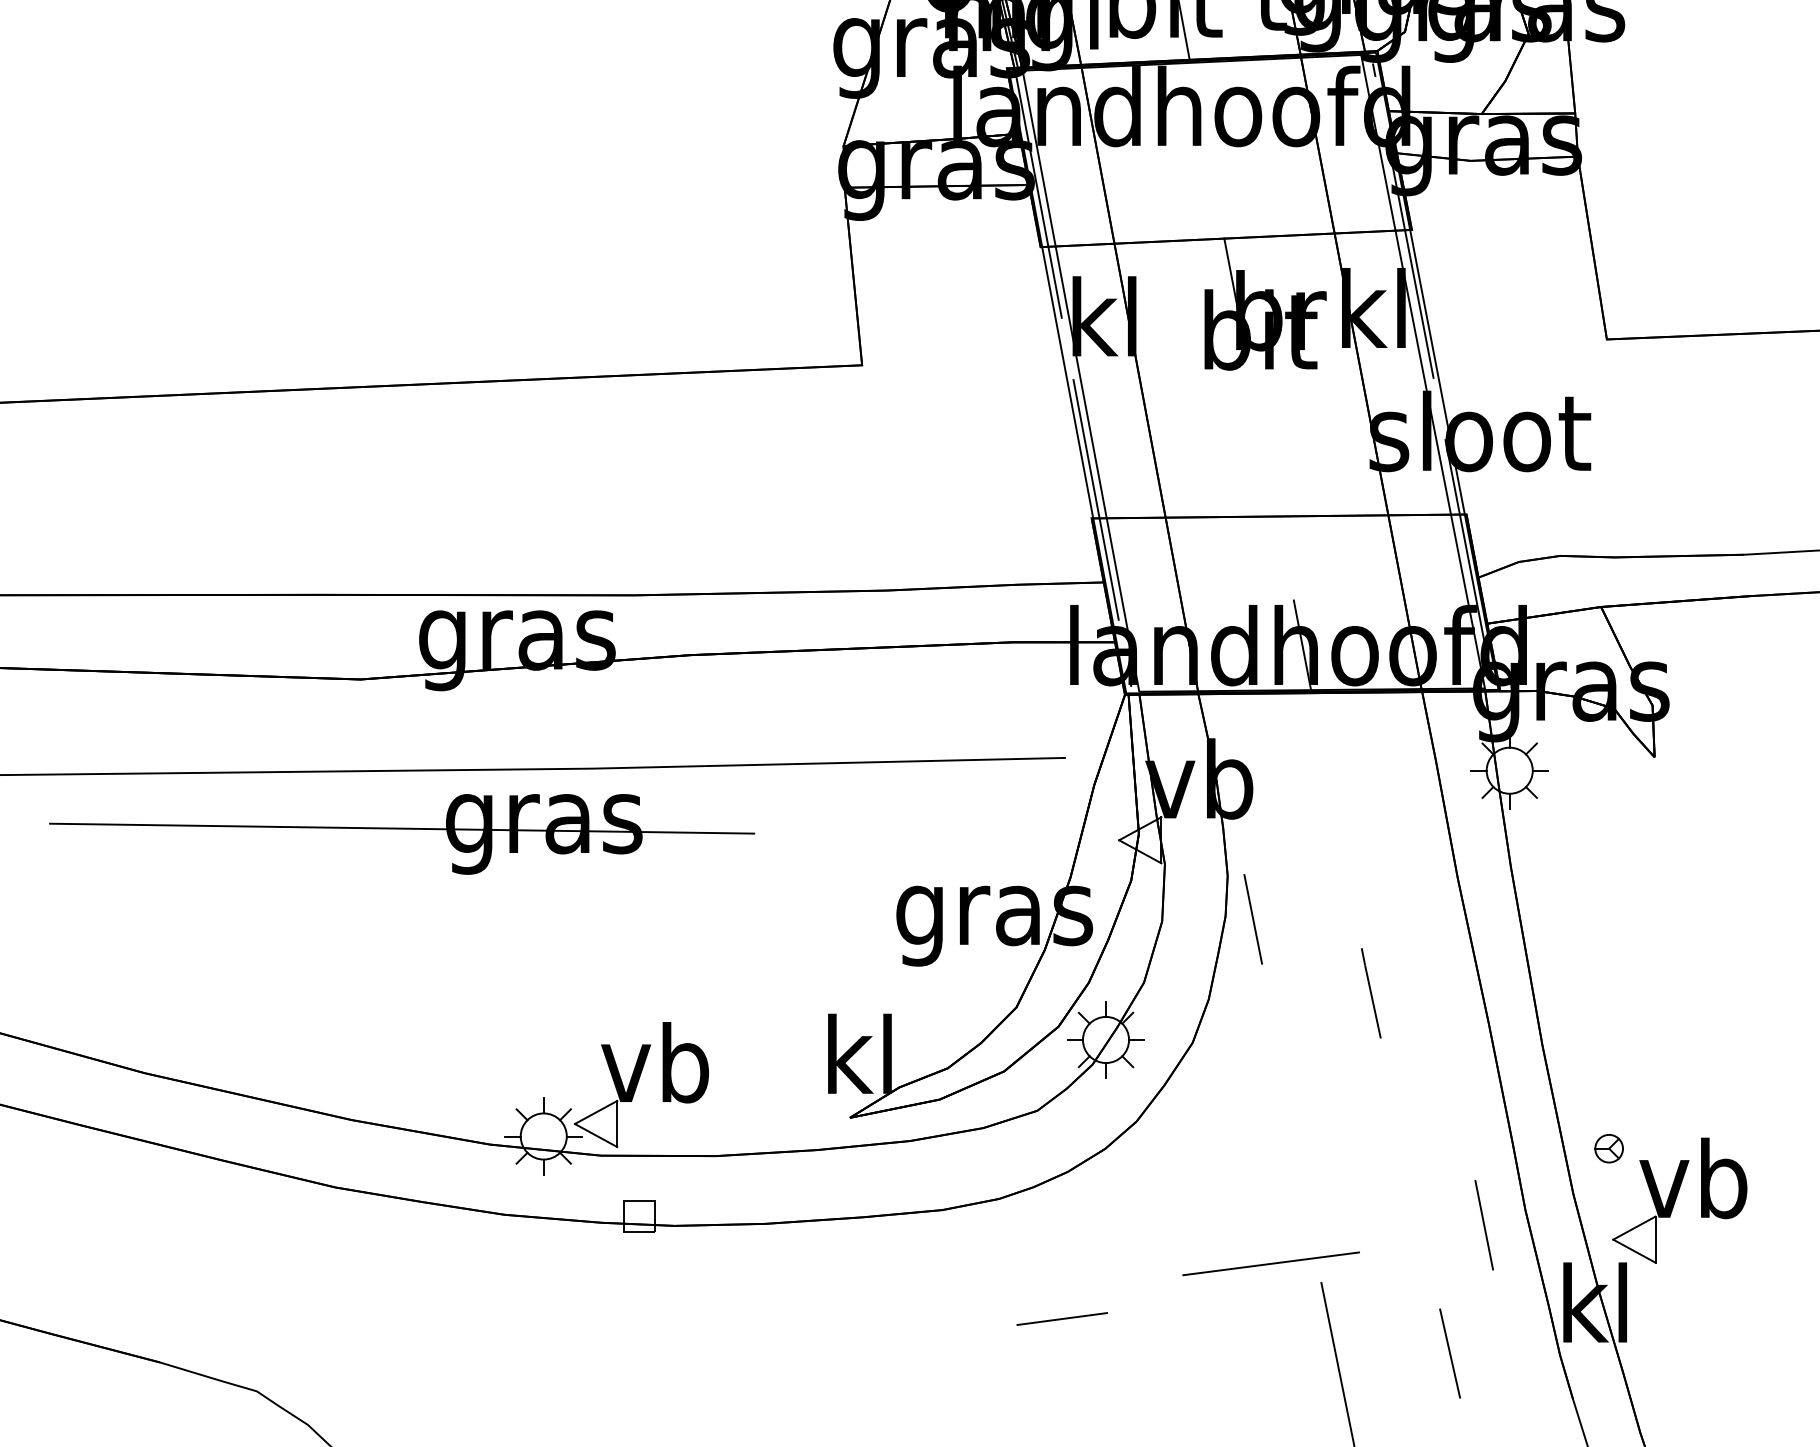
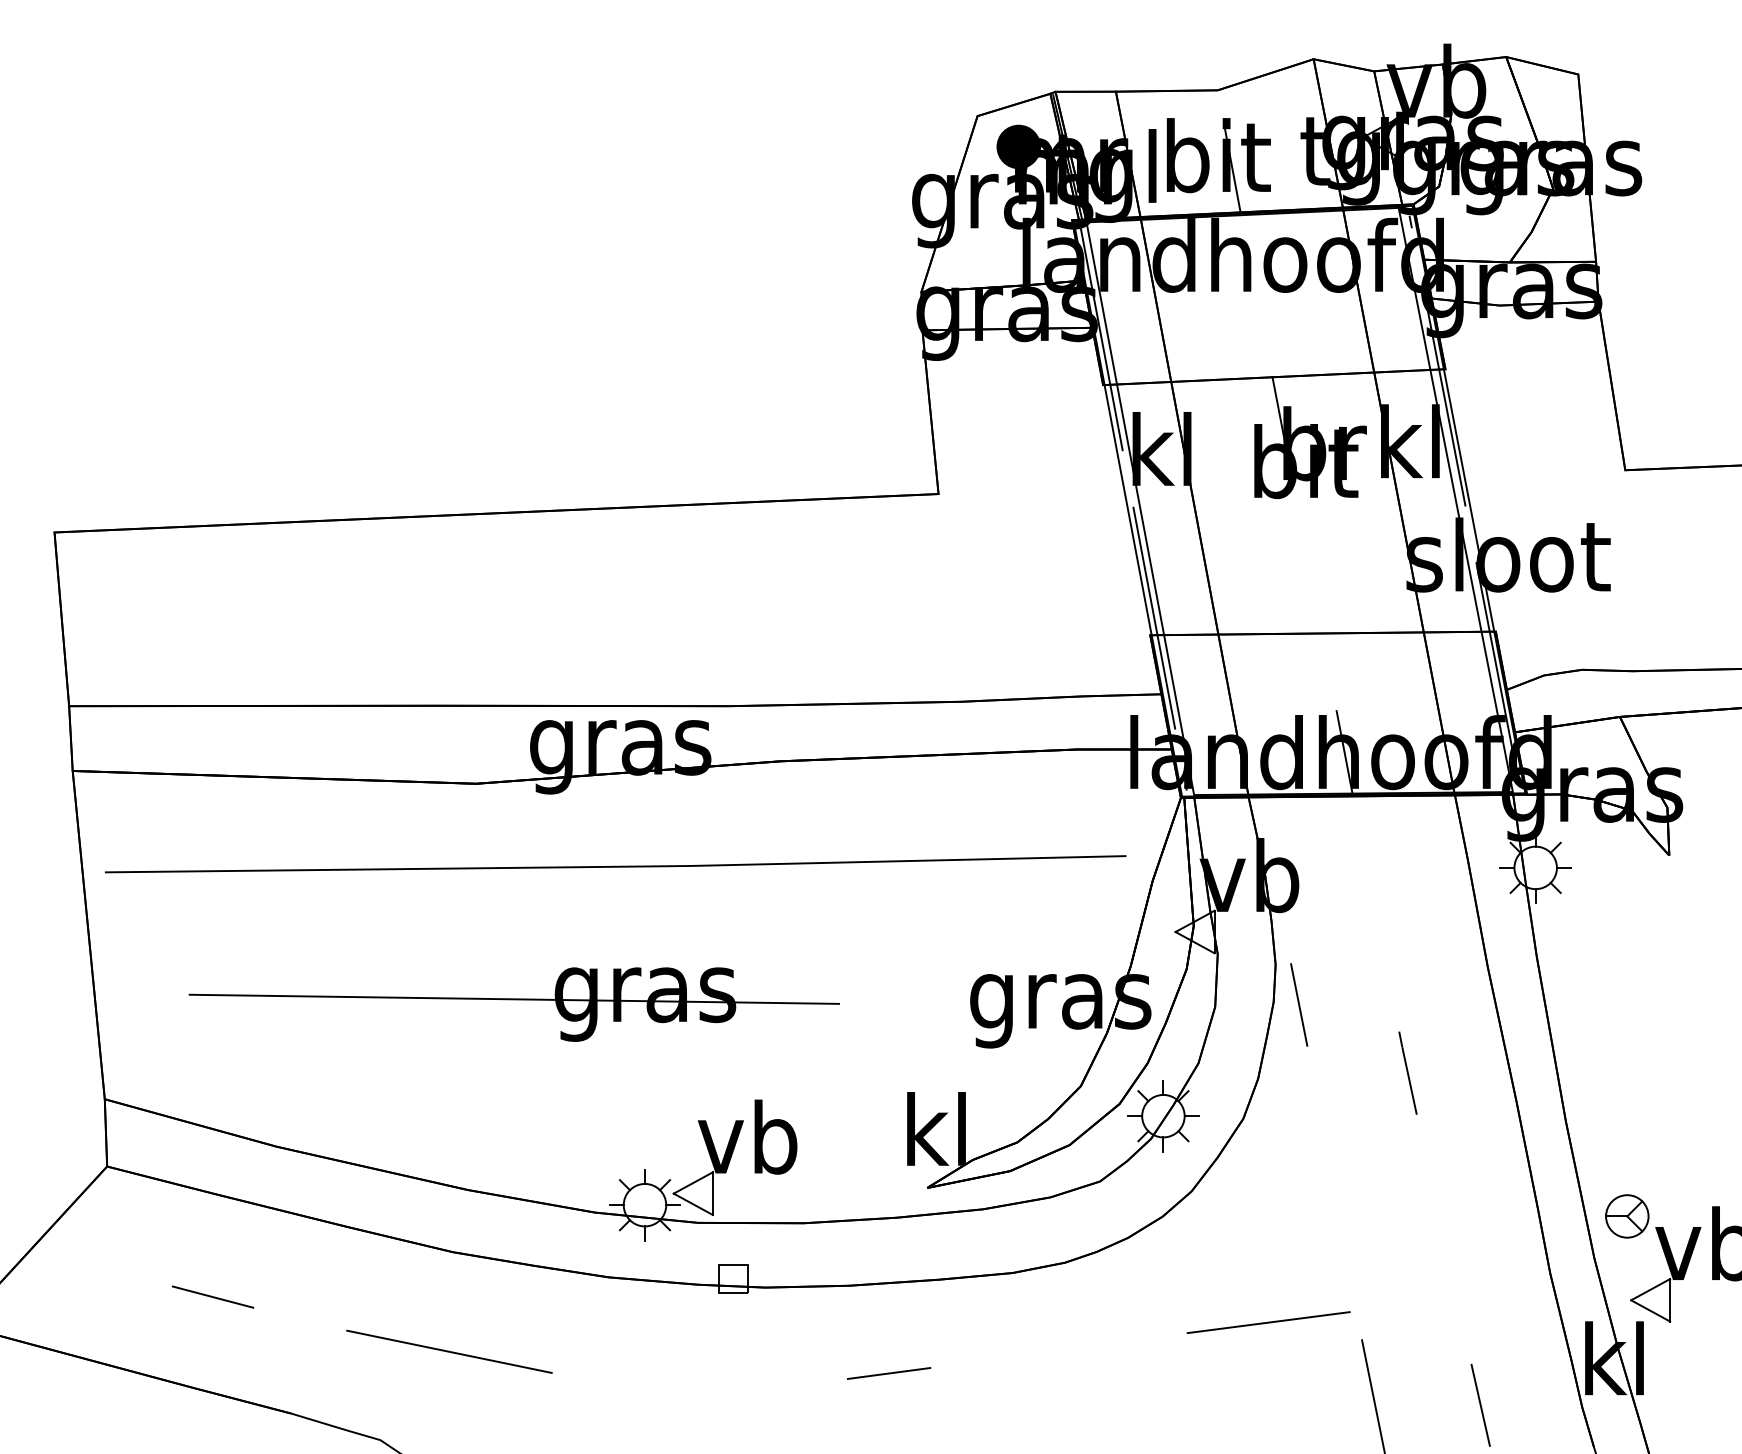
part: (401, 834) -> (513, 1004), moved
part: (1609, 1148) -> (1627, 1216), size x1.67
line: (1484, 1224) -> (1512, 1286), removed
line: (75, 1235) -> (213, 1296), added
line: (1270, 1263) -> (1268, 1322), moved
line: (331, 1295) -> (449, 1351), added
line: (1062, 1319) -> (889, 1373), moved

